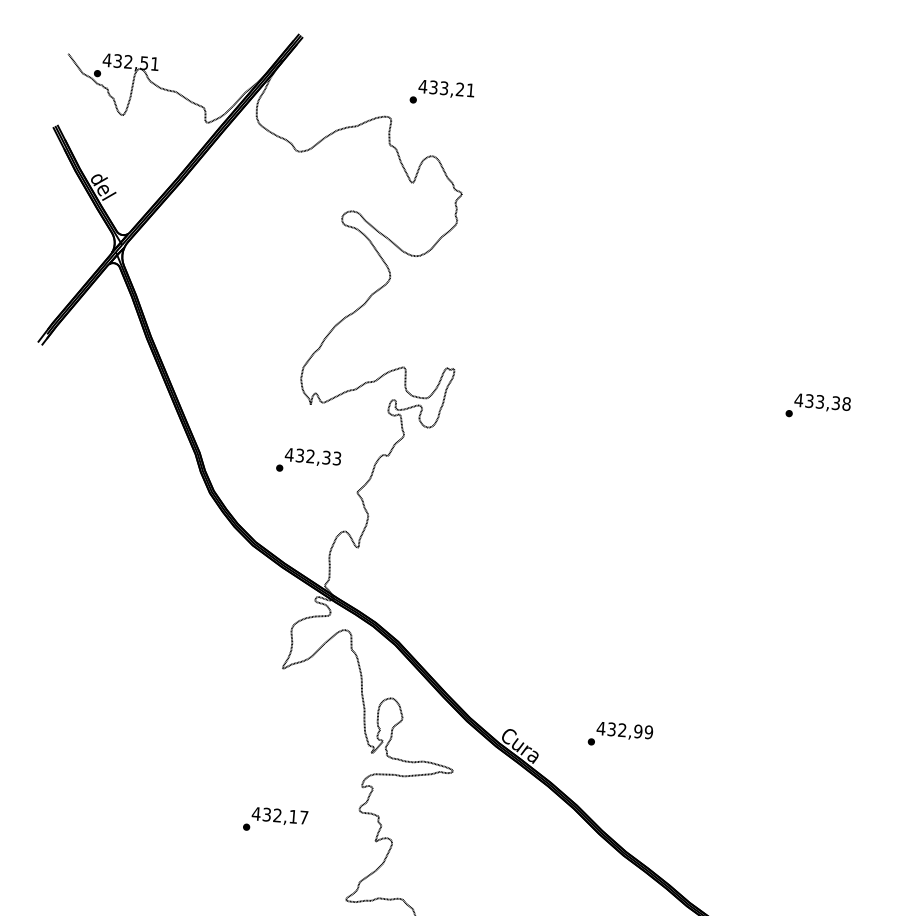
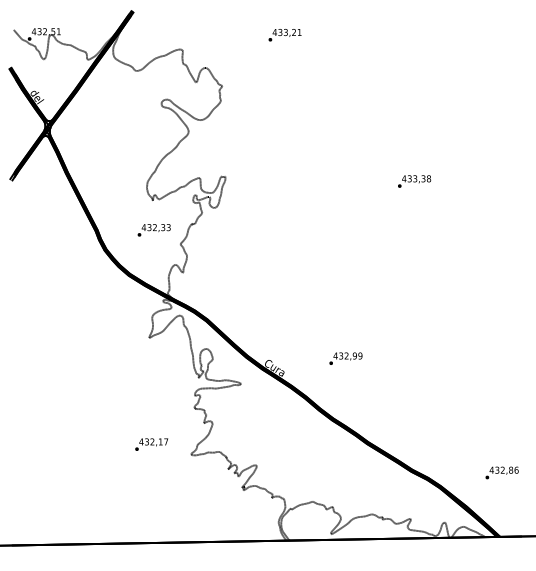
text: (441, 93) -> (284, 35), moved
text: (619, 734) -> (345, 358), moved
text: (275, 820) -> (151, 444), moved

